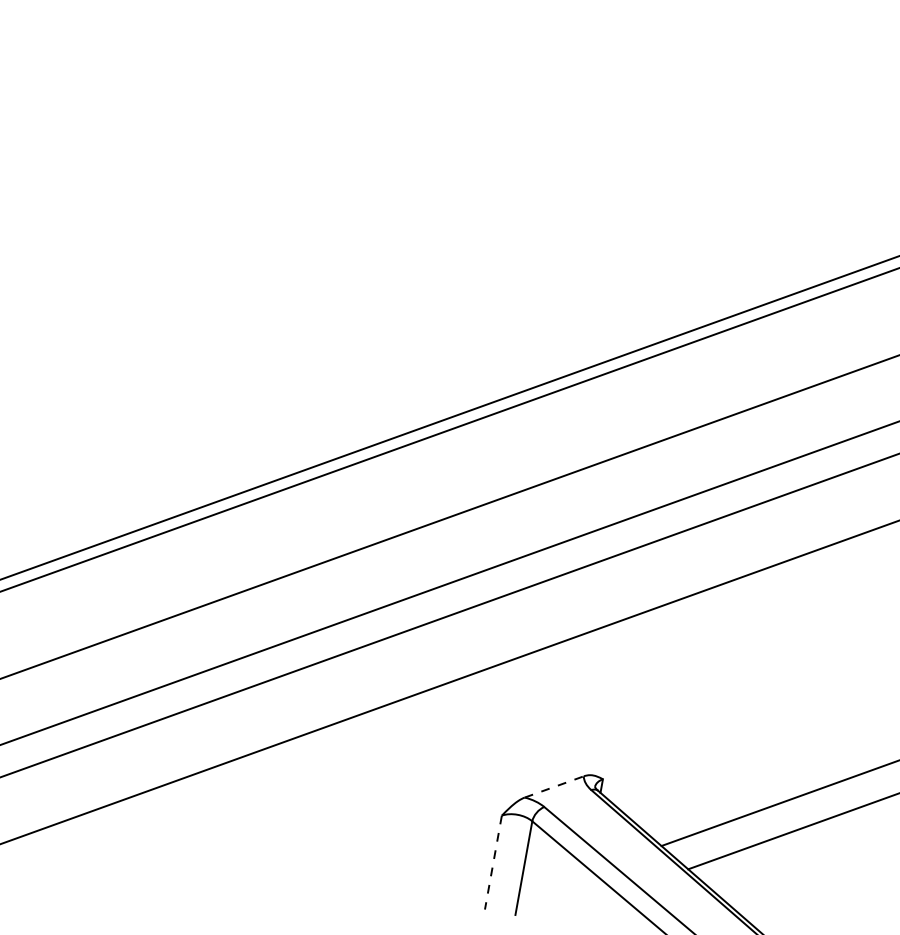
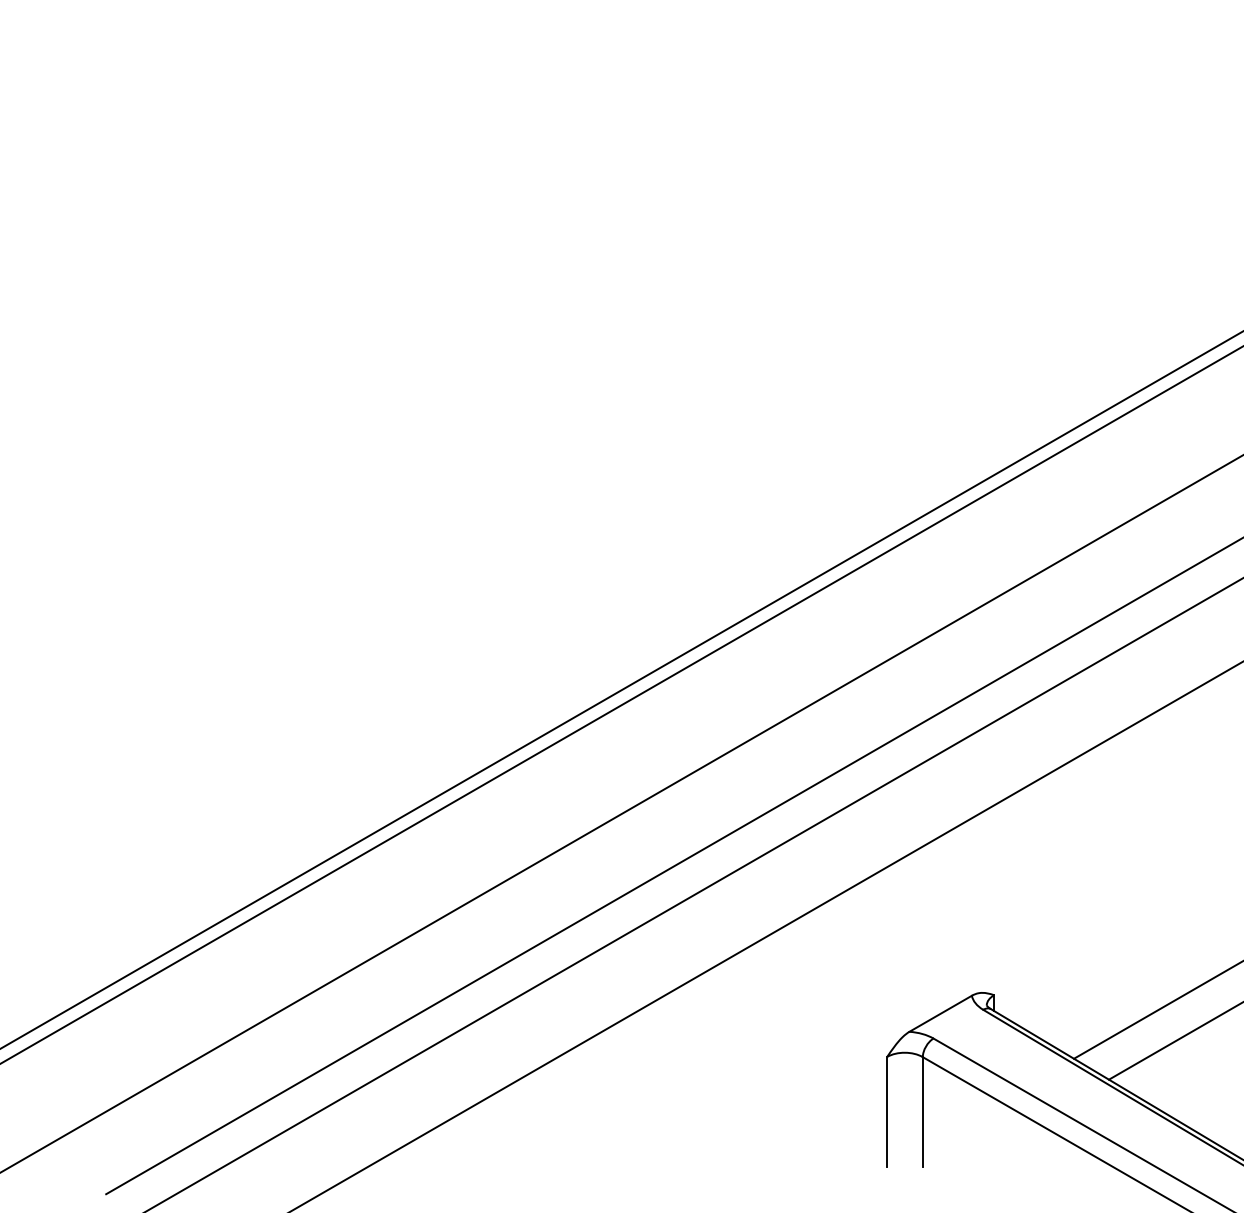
line: (555, 786) -> (941, 1013), dashed -> solid
line: (493, 862) -> (887, 1111), dashed -> solid

